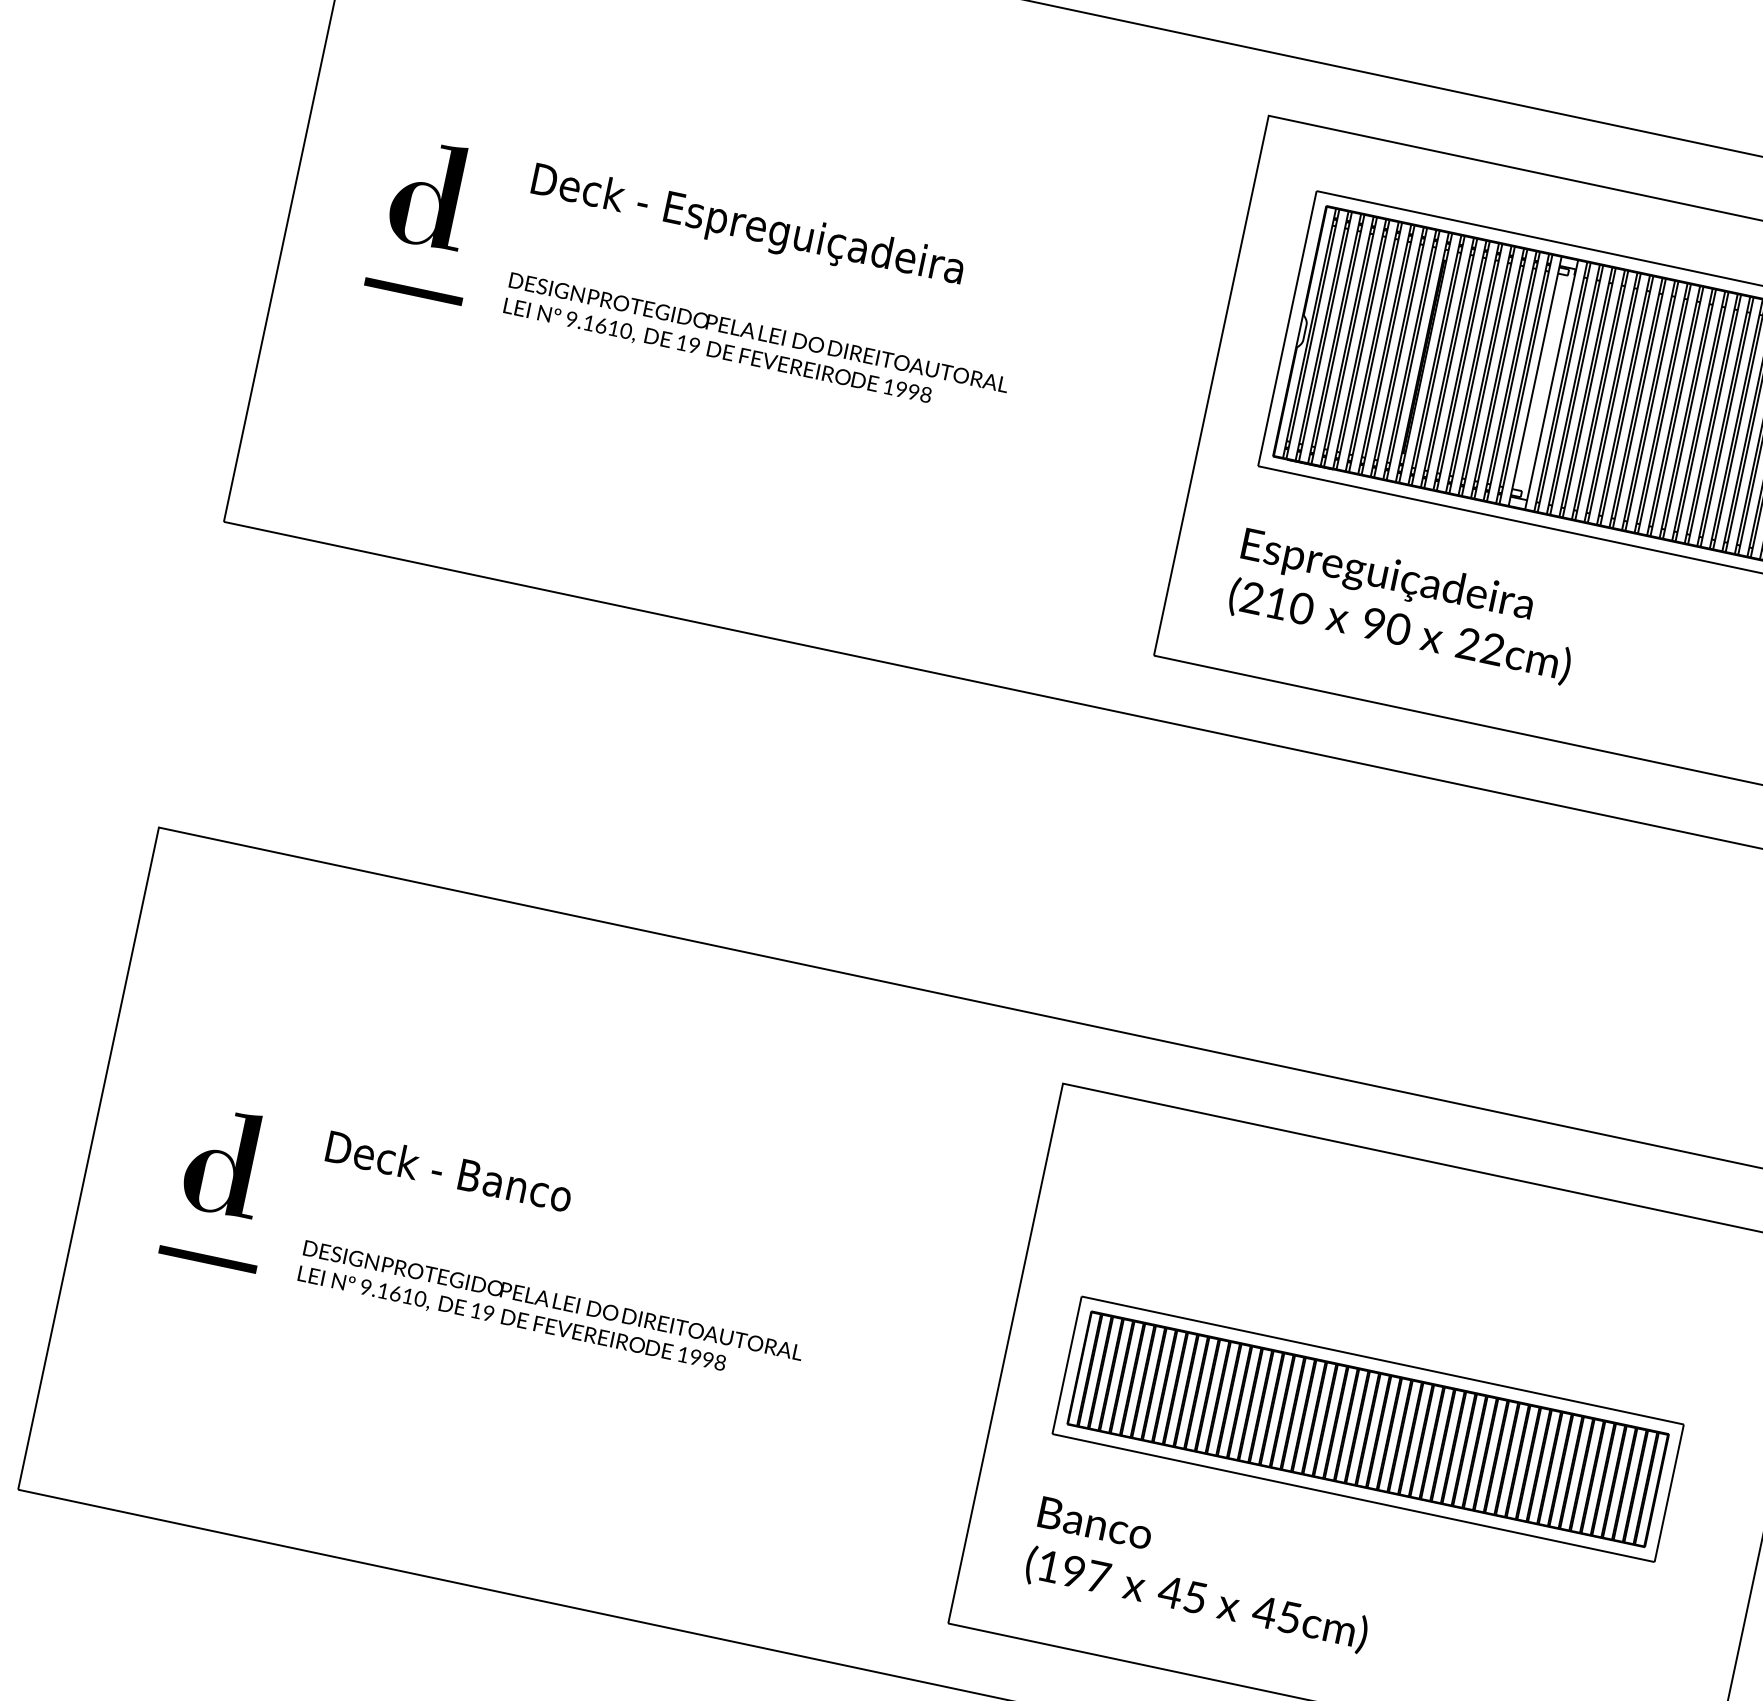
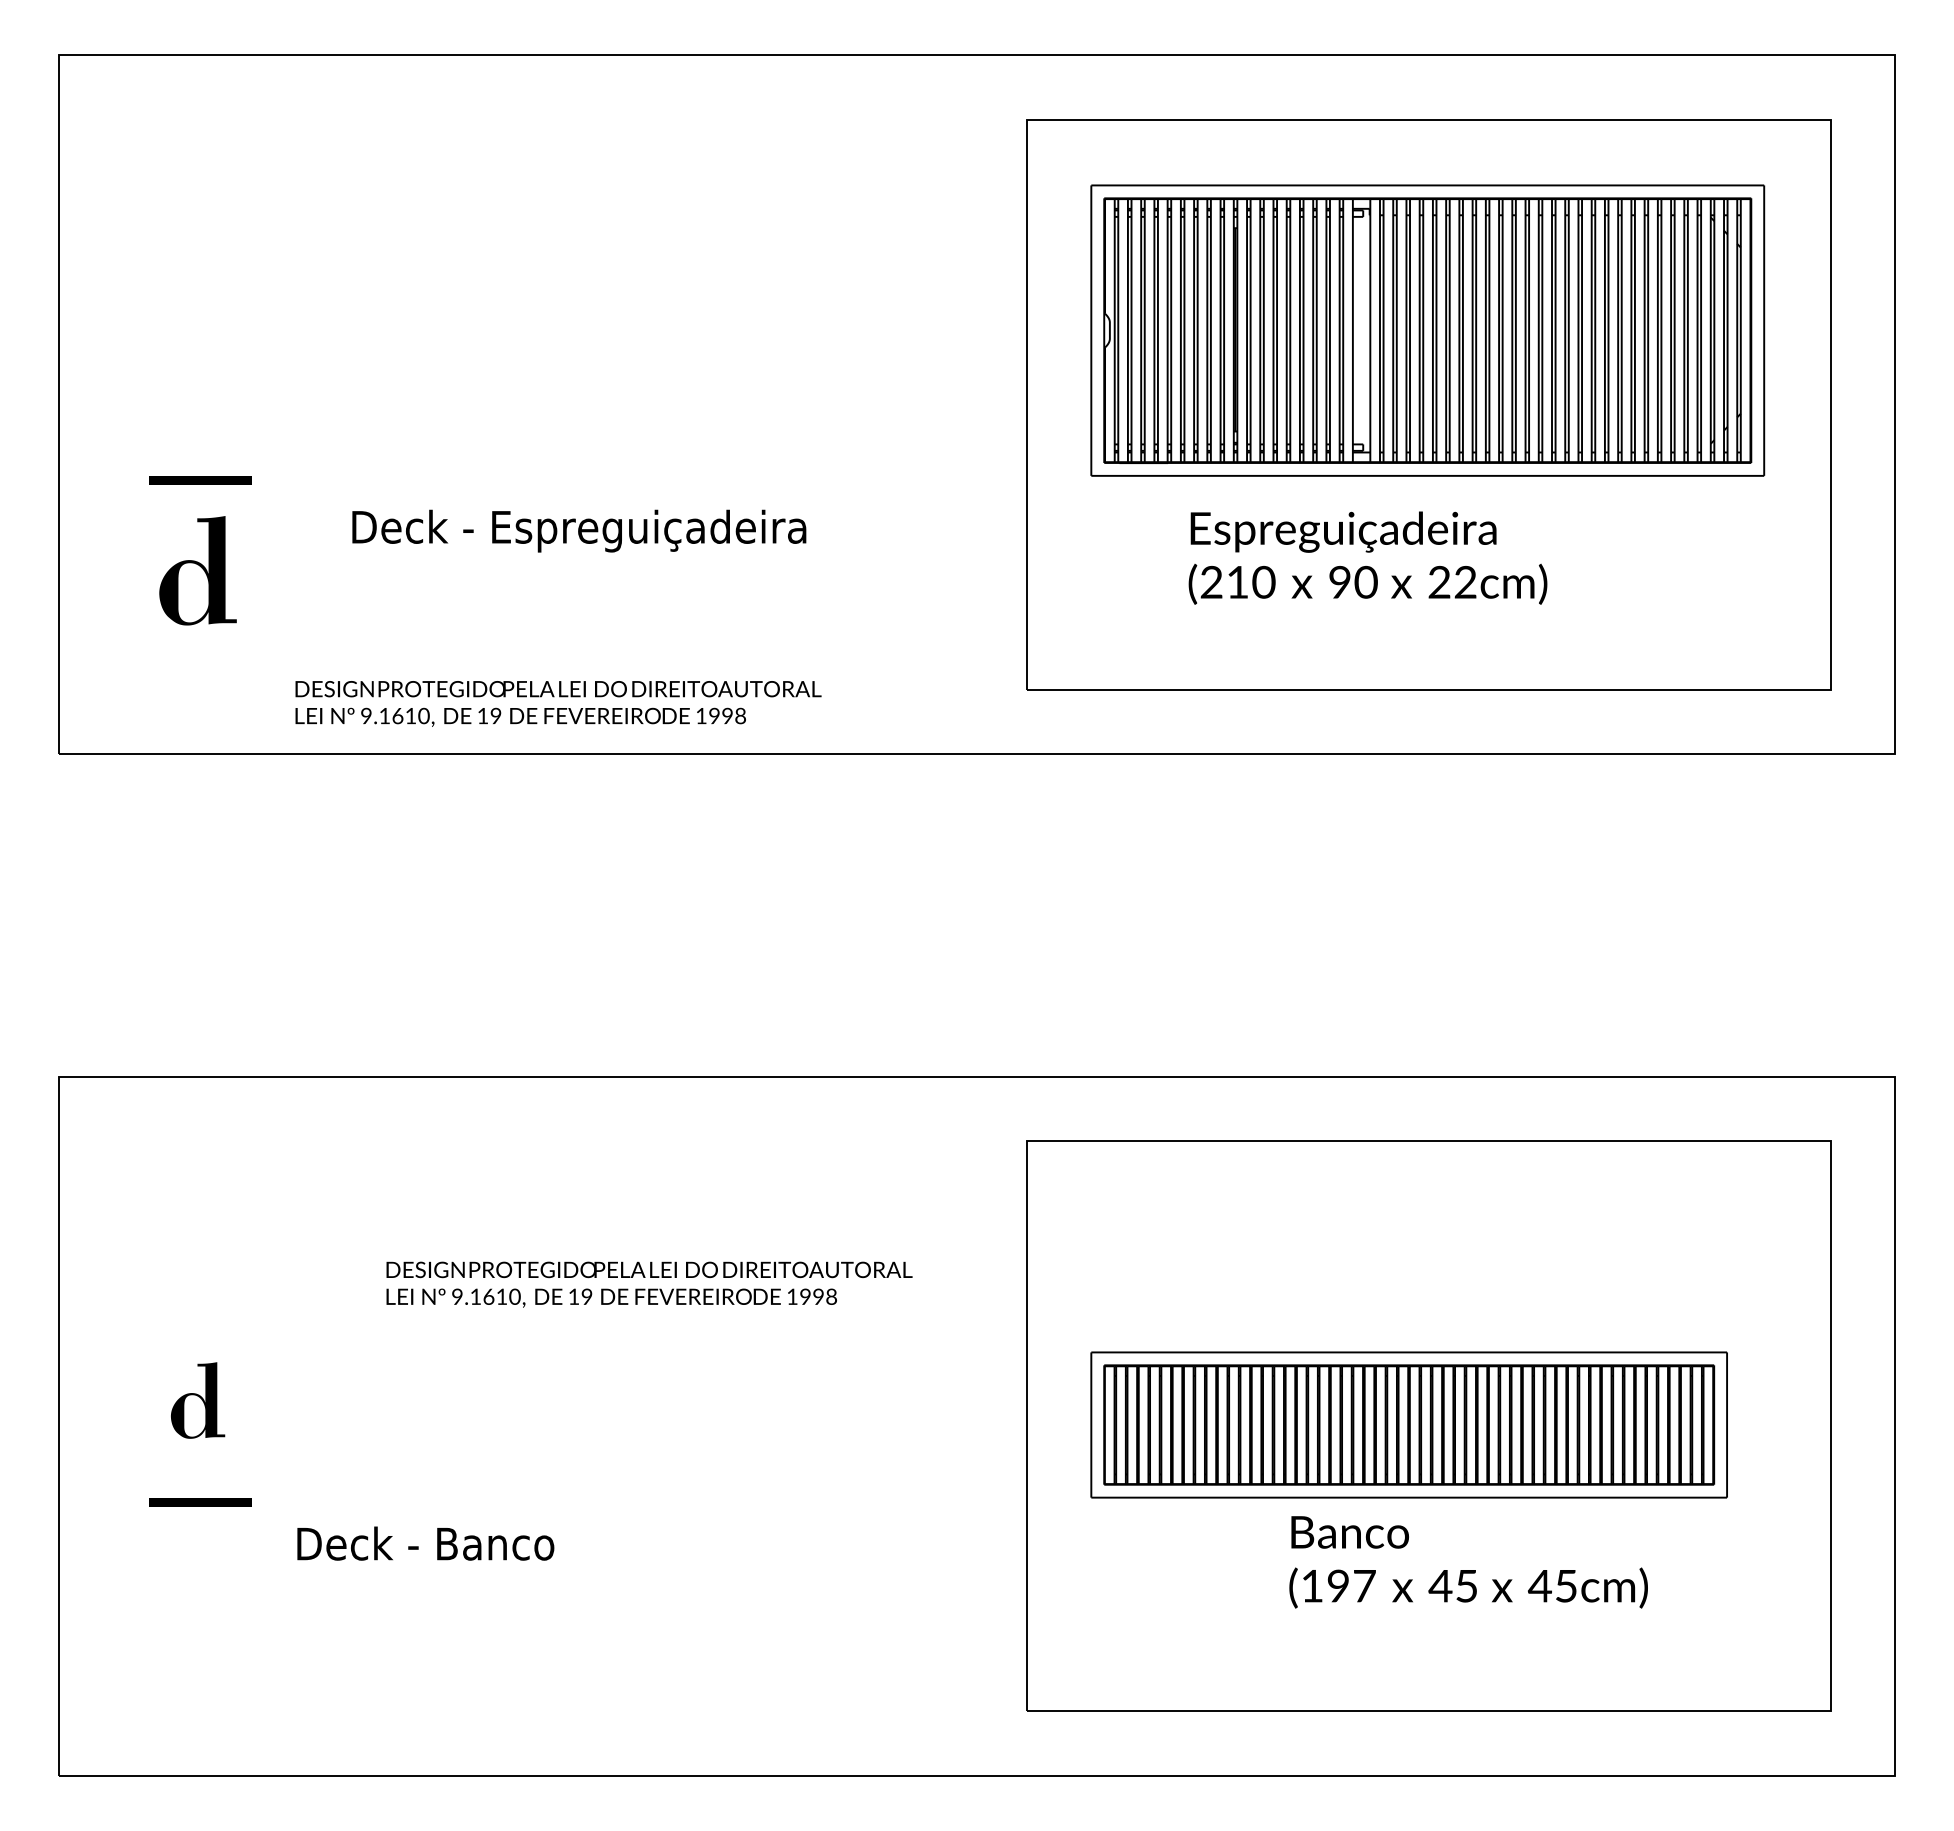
part: (431, 194) -> (197, 570), moved
text: (747, 226) -> (579, 530), moved
text: (756, 346) -> (558, 703), moved
text: (1404, 605) -> (1367, 557), moved
part: (225, 1162) -> (197, 1400), size x0.7
text: (449, 1171) -> (425, 1543), moved
text: (550, 1314) -> (649, 1284), moved
text: (1201, 1575) -> (1468, 1562), moved

